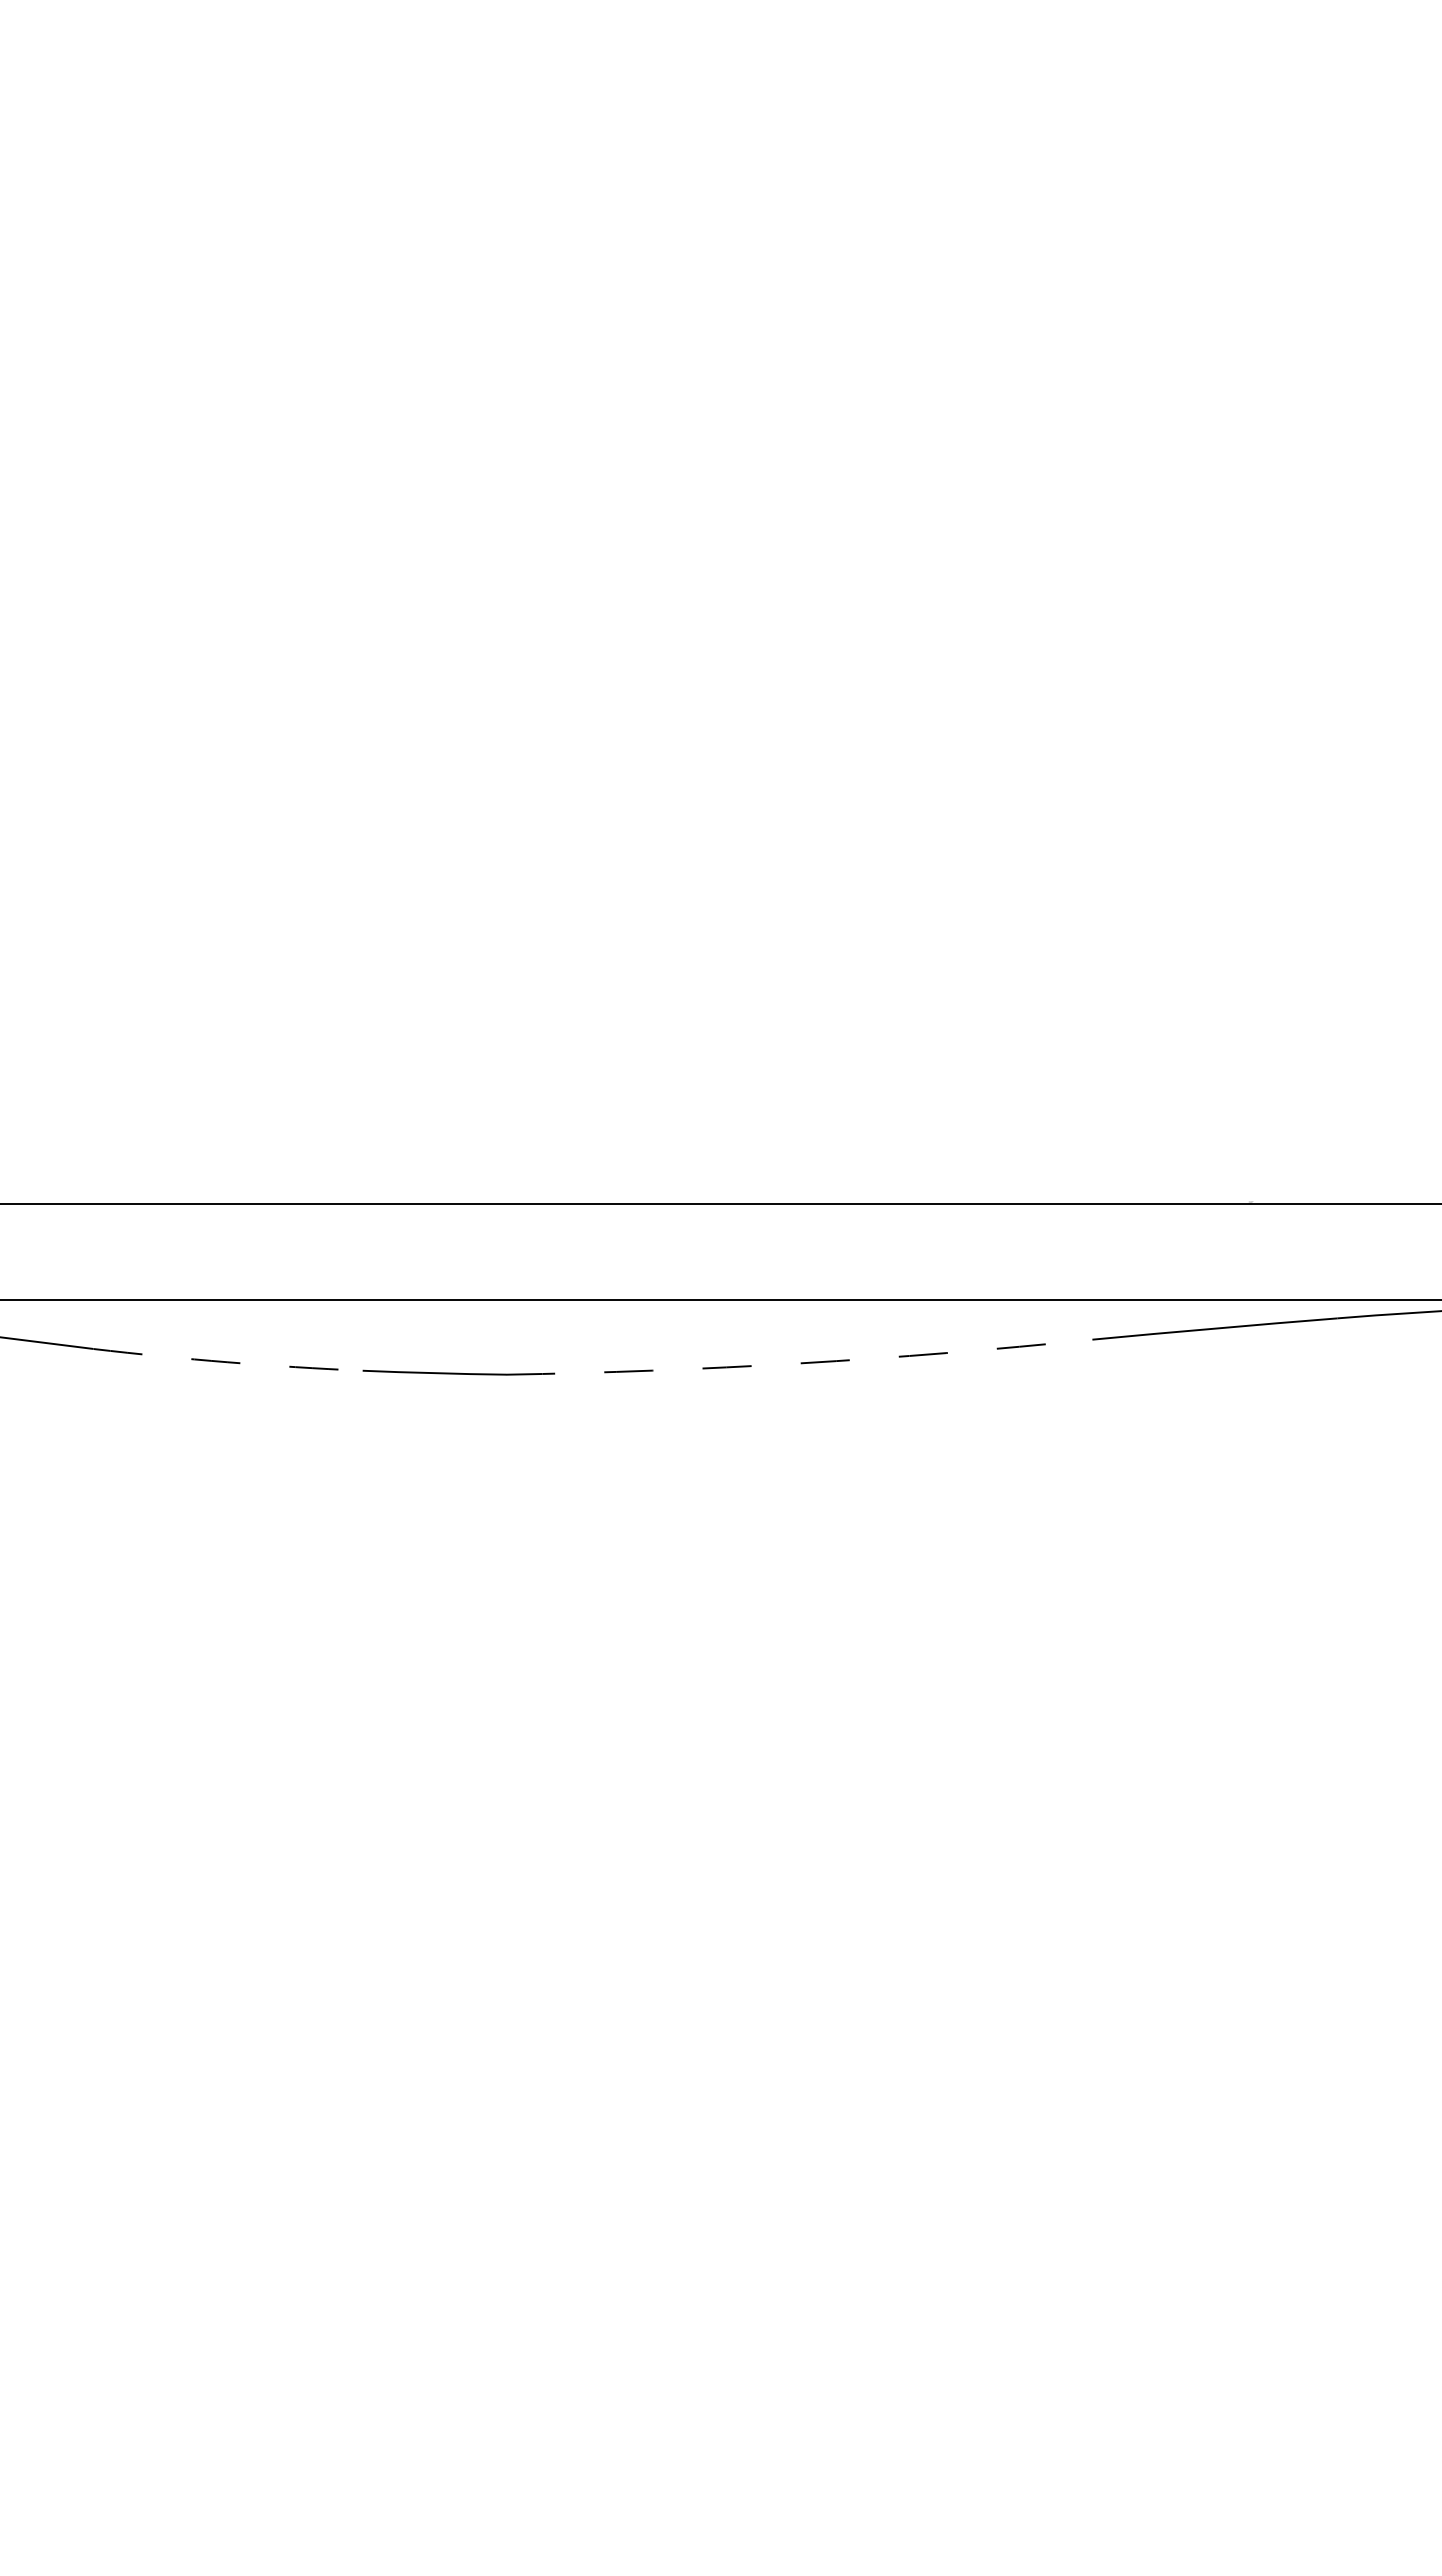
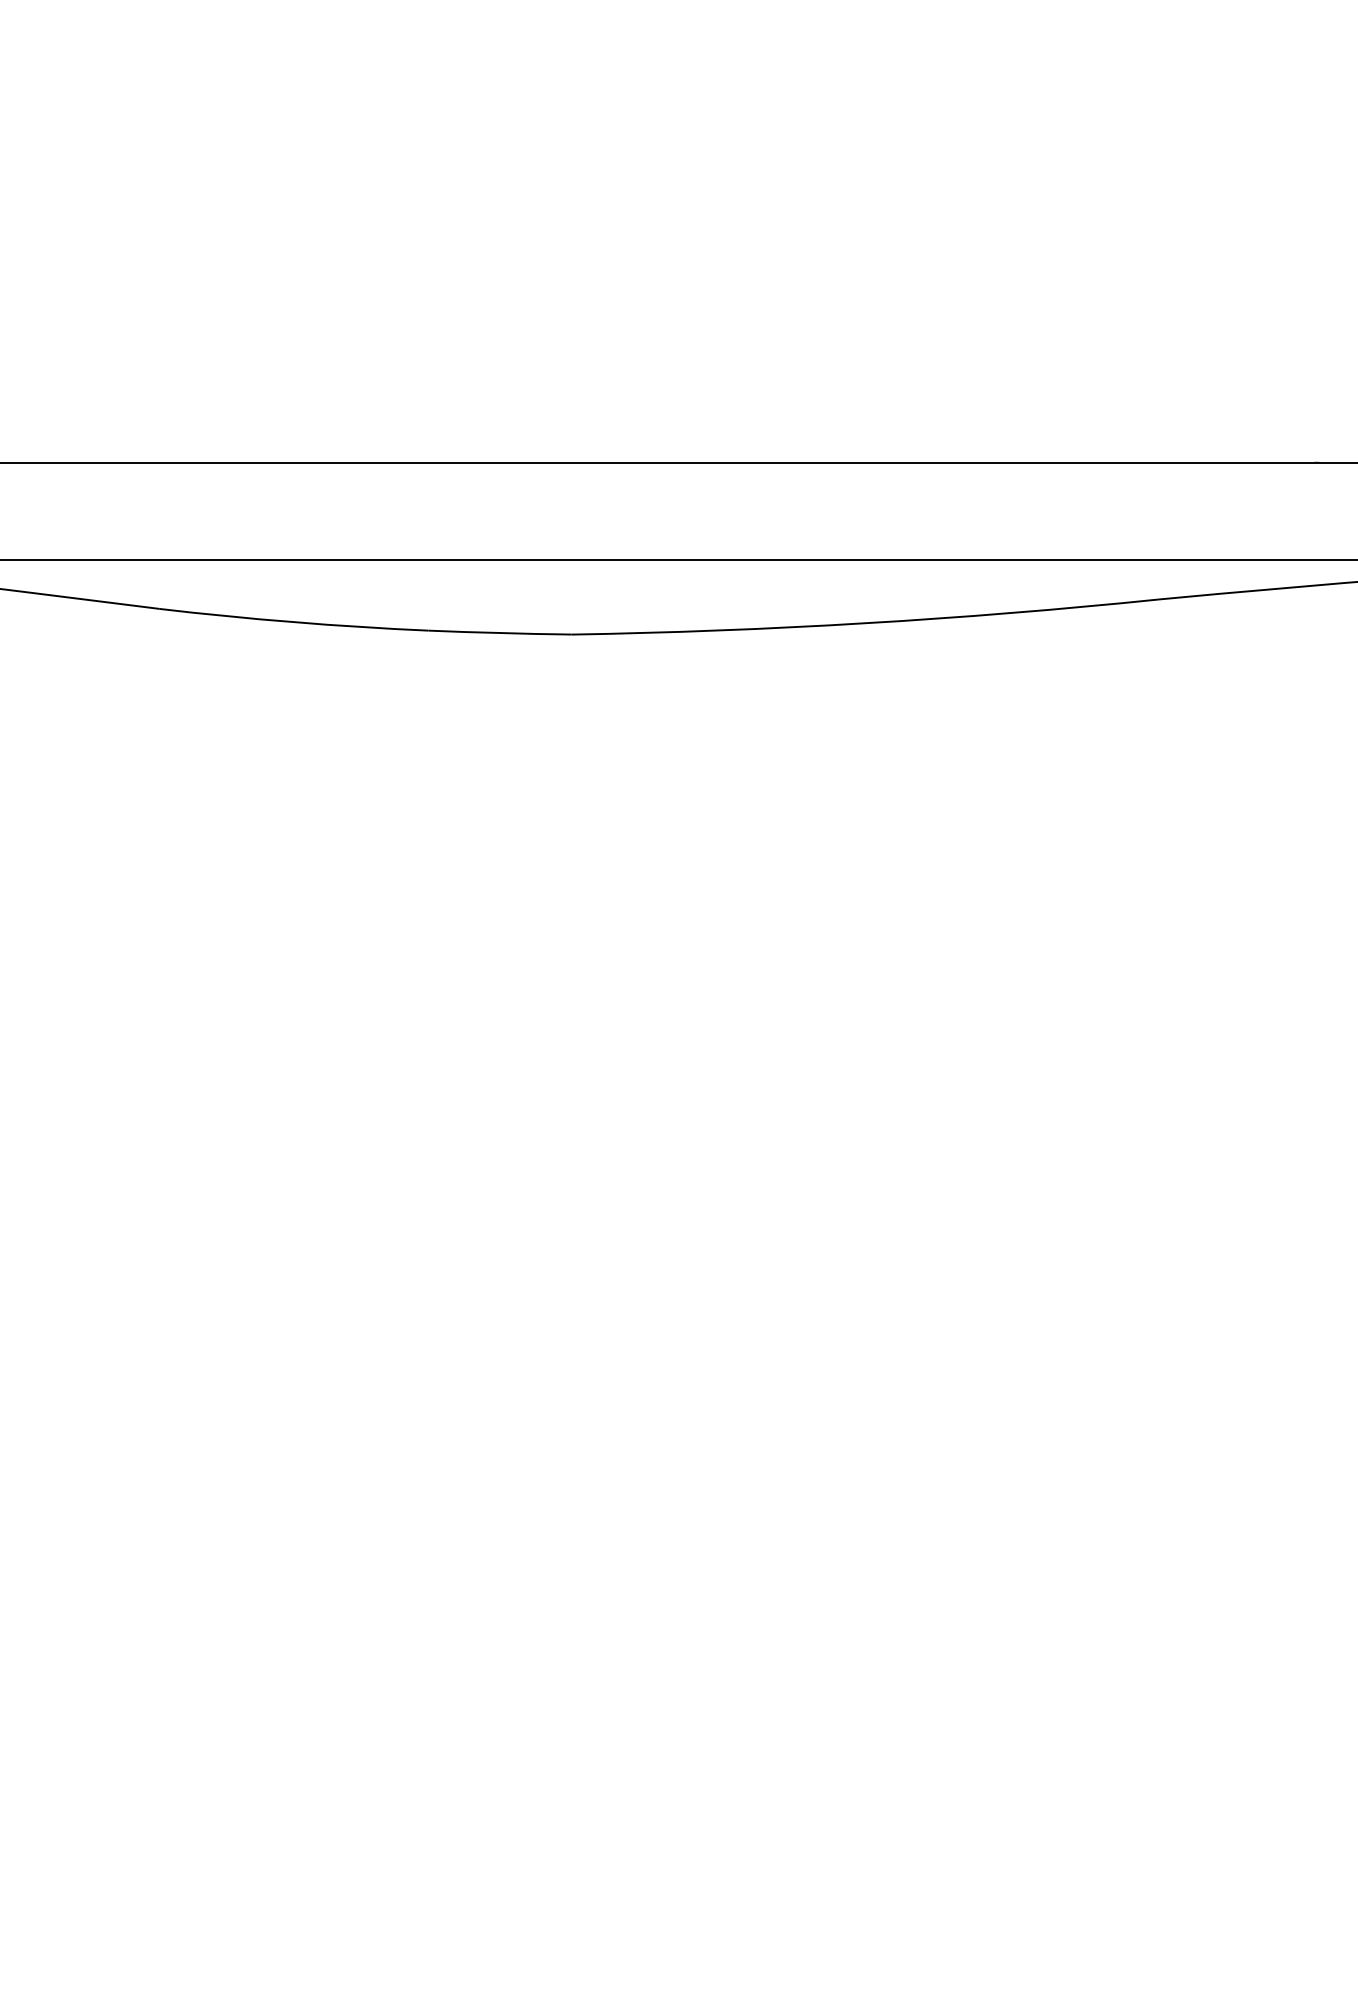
arc: (227, 1362) -> (293, 622), dashed -> solid
arc: (799, 1363) -> (865, 623), dashed -> solid

